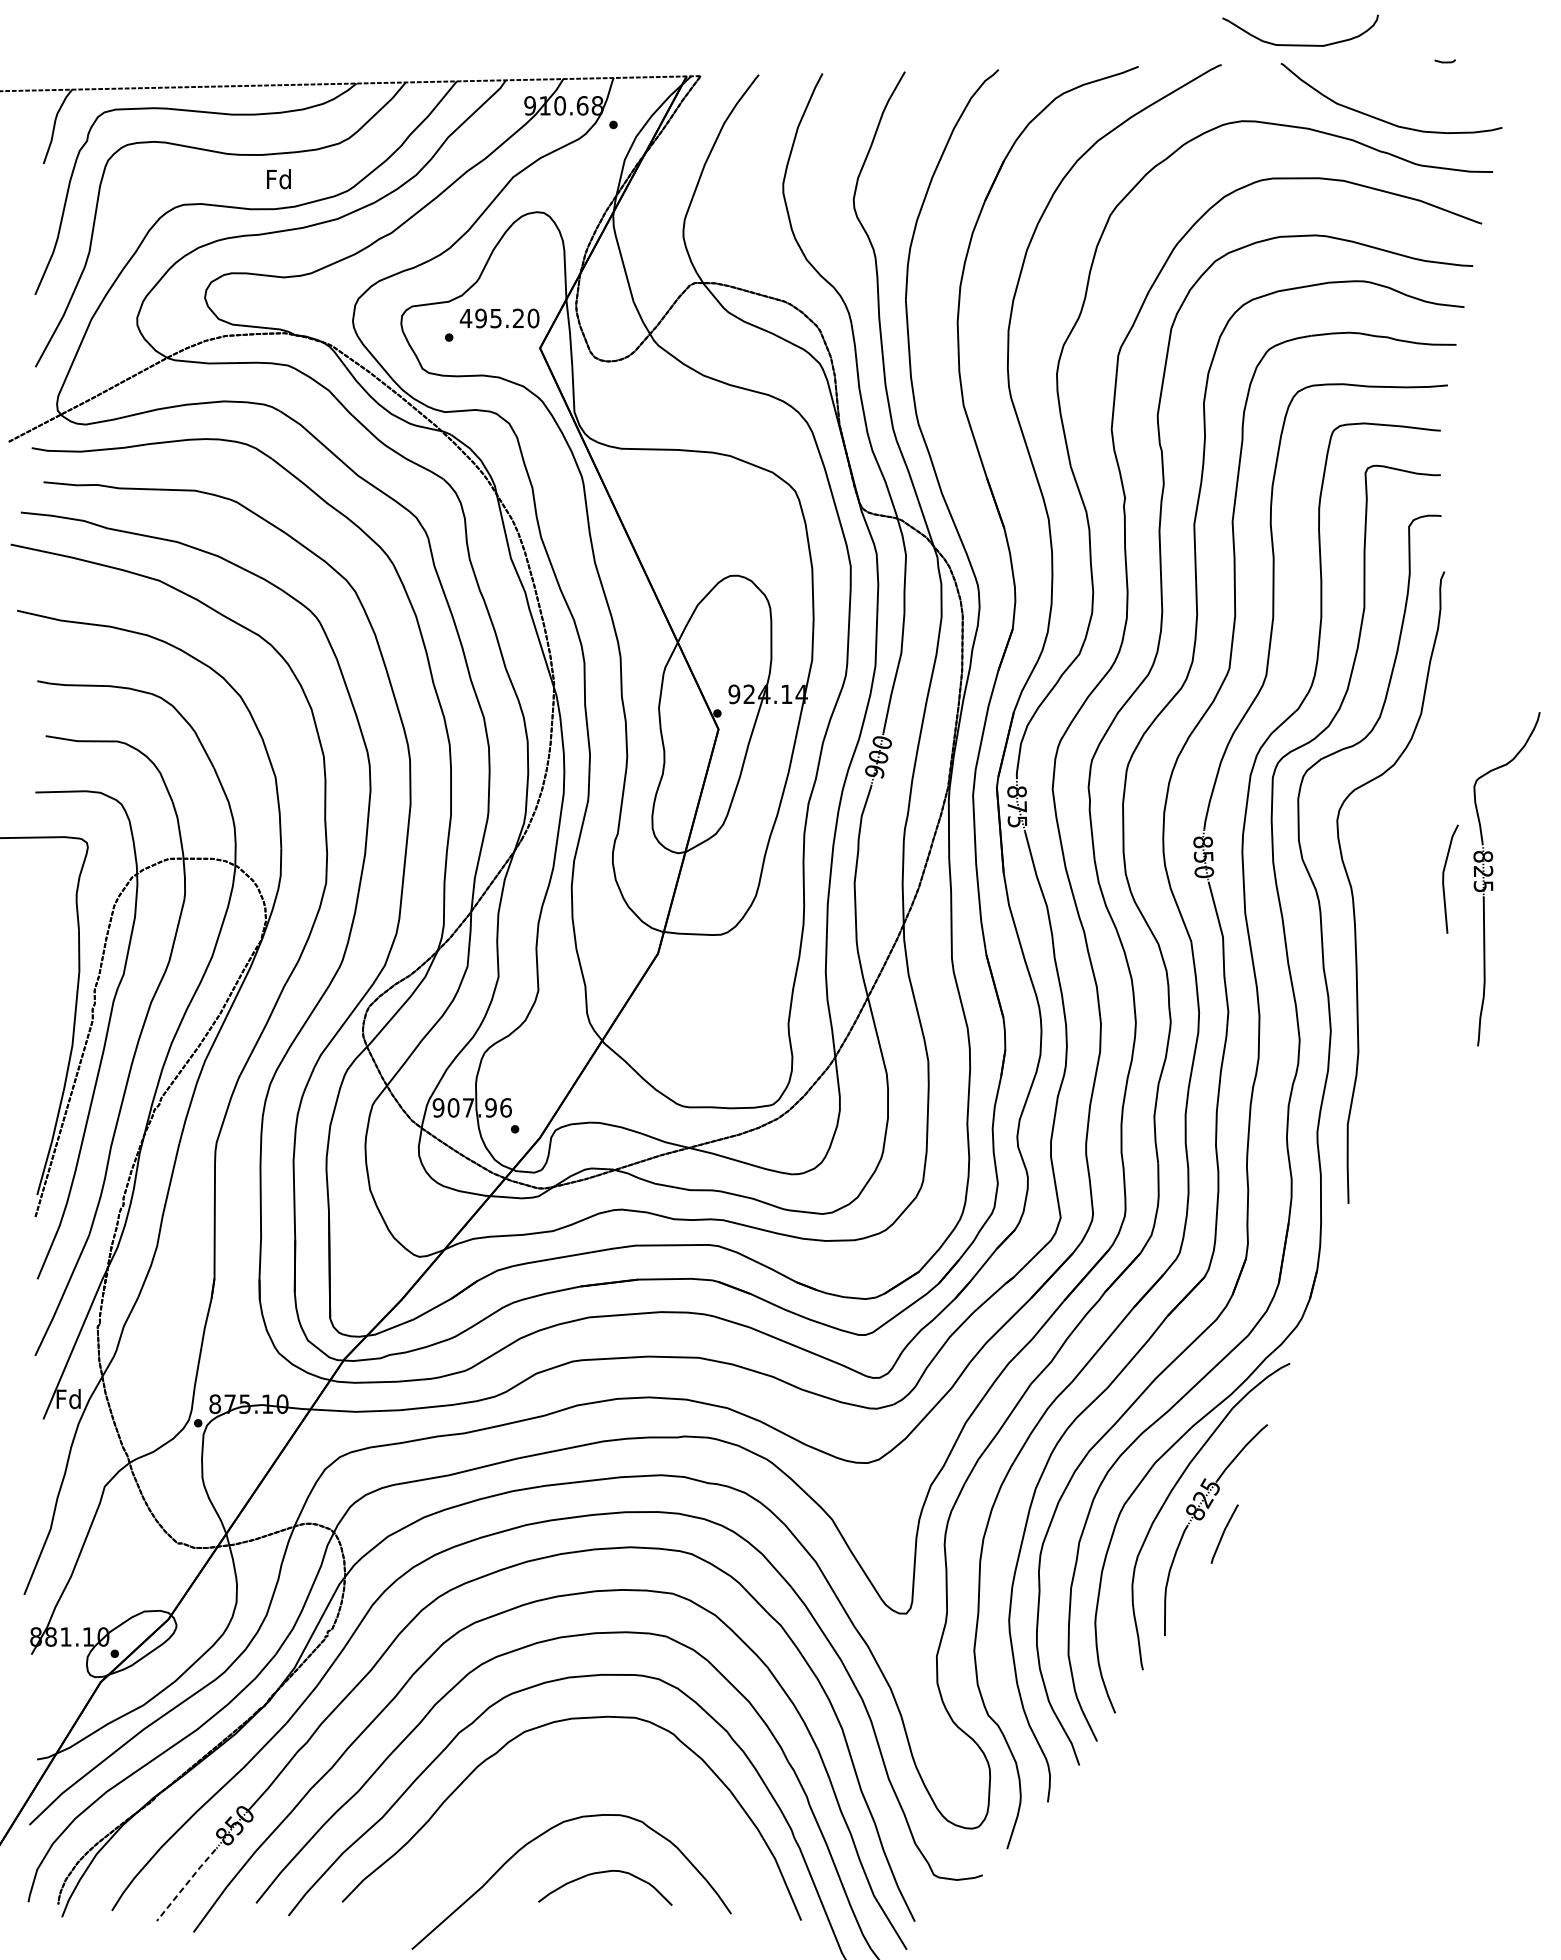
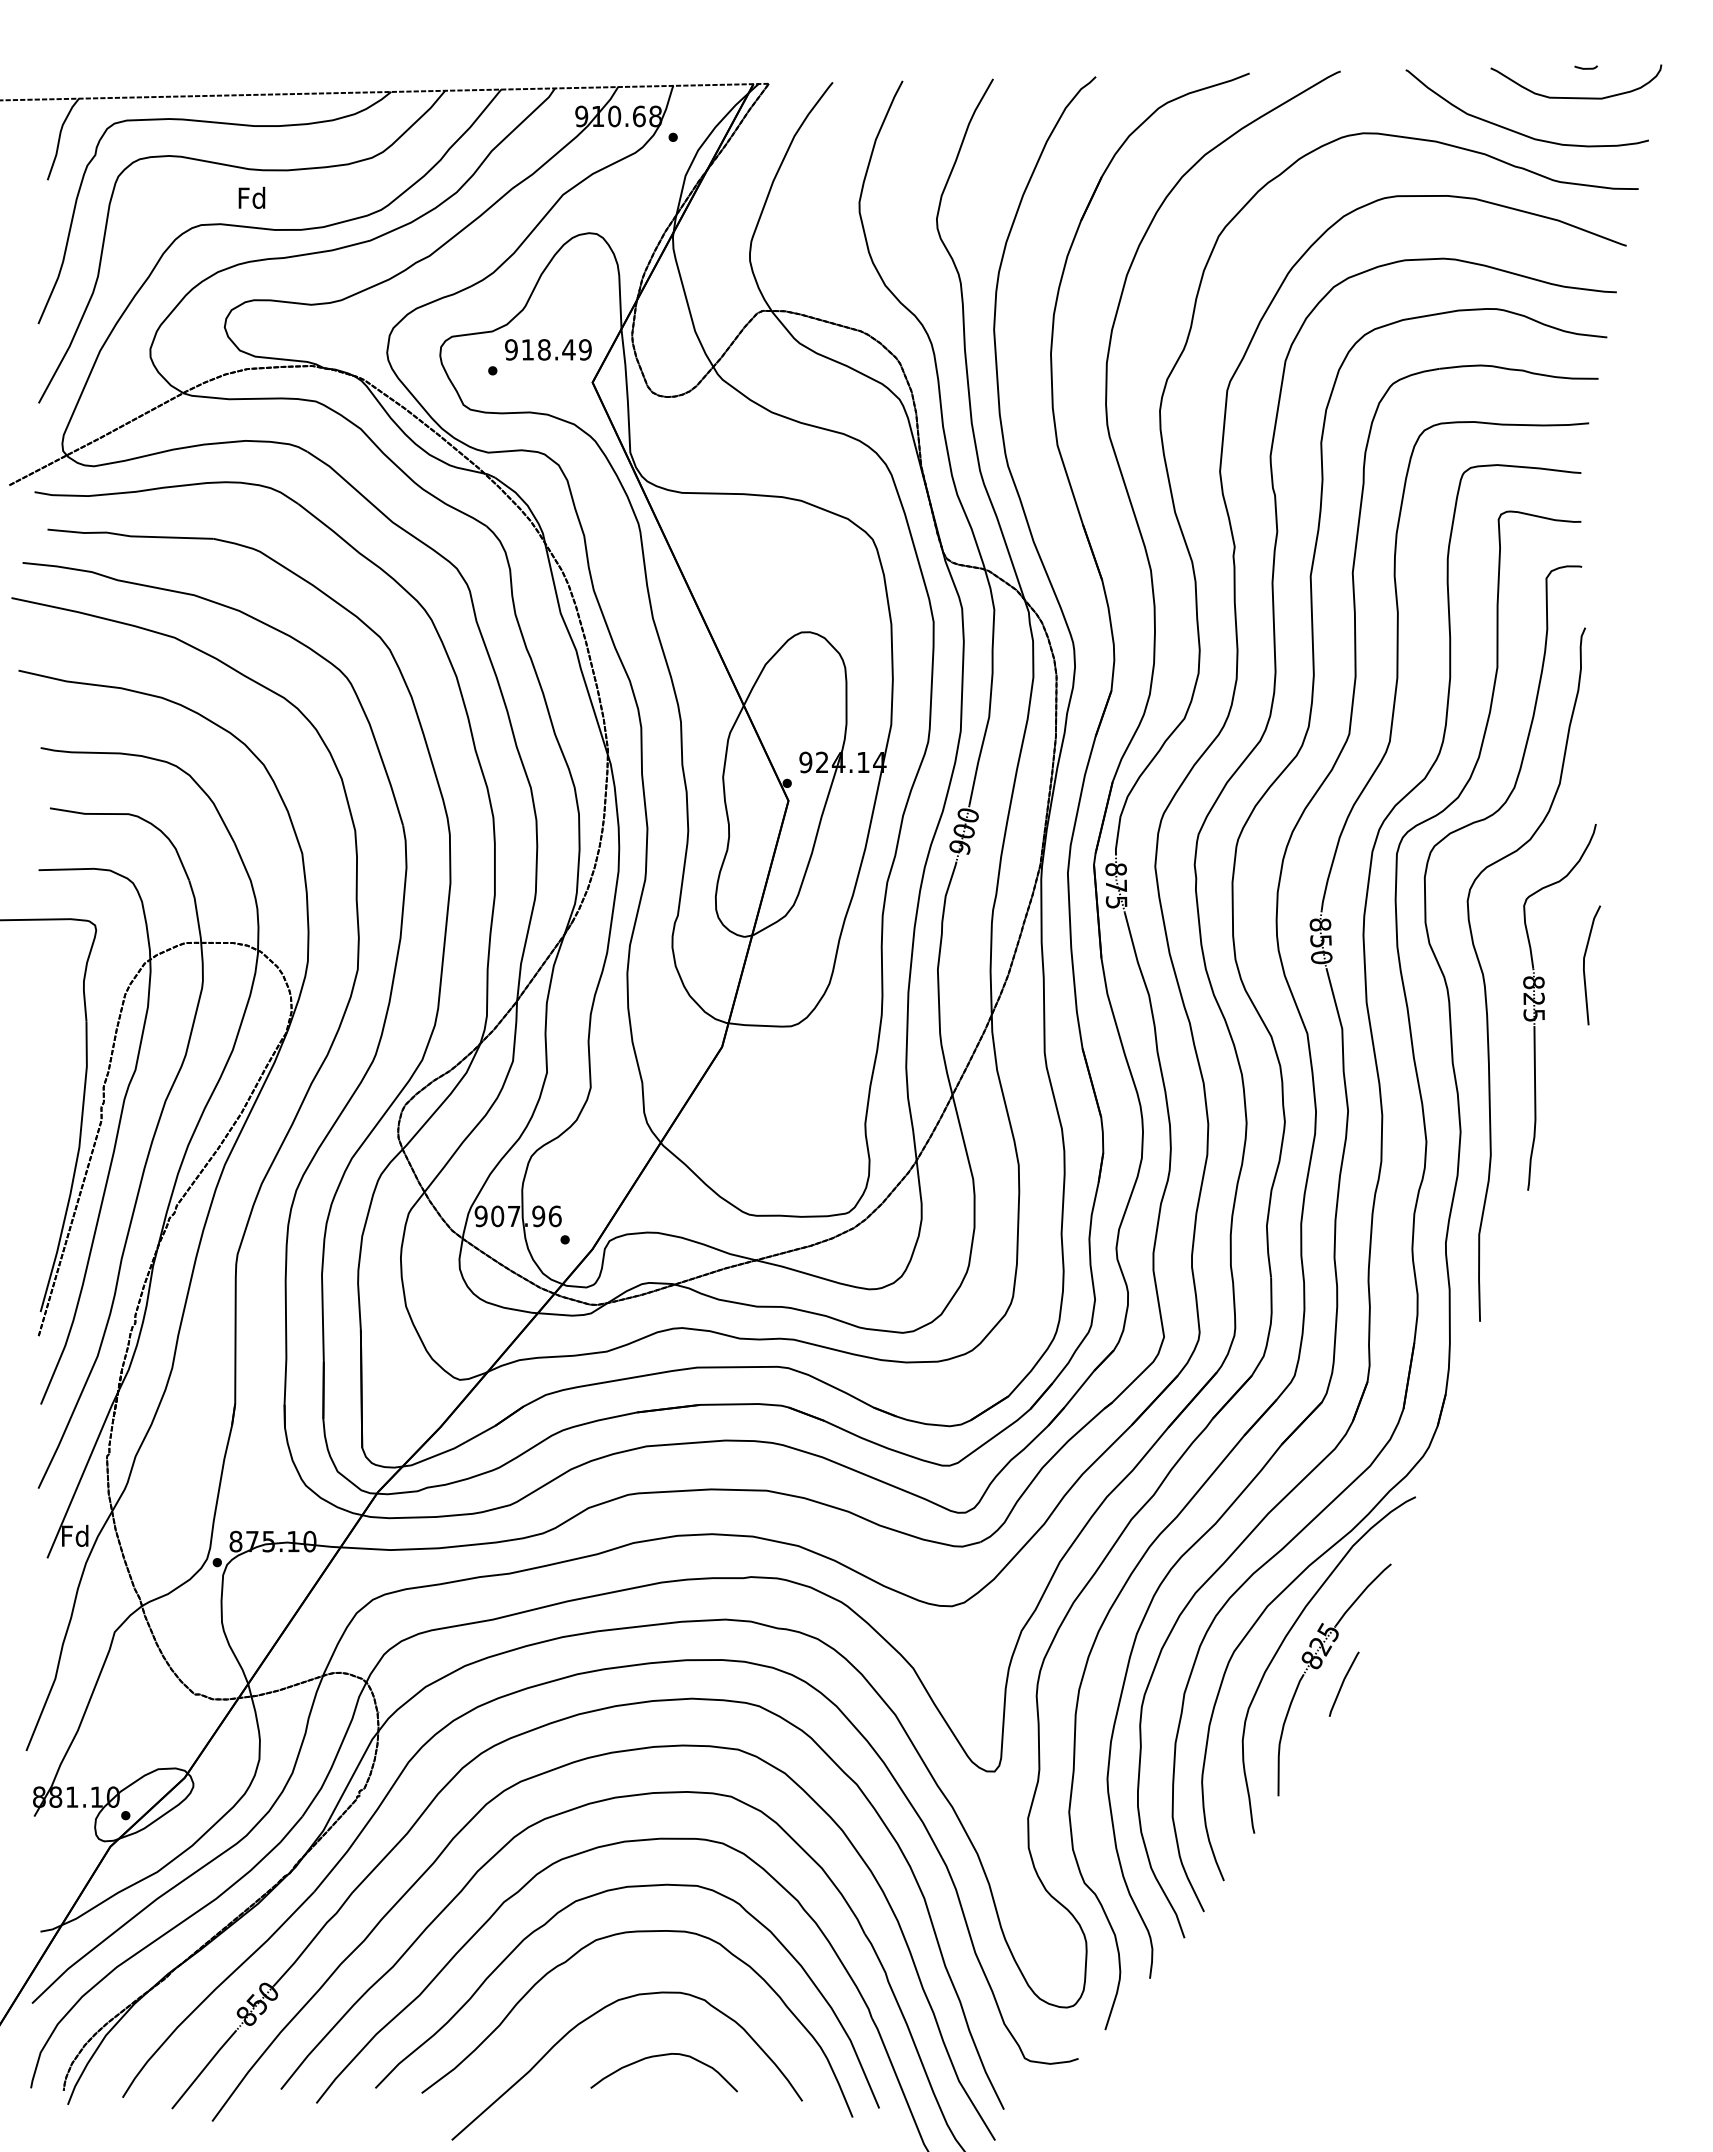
curve: (1300, 44) -> (1576, 97), moved
text: (278, 178) -> (251, 197), moved
text: (499, 318) -> (547, 349), 495.20 -> 918.49
part: (1492, 882) -> (1544, 1010), moved
curve: (566, 1762) -> (621, 1934), added
line: (186, 1884) -> (204, 2068), dashed -> solid

